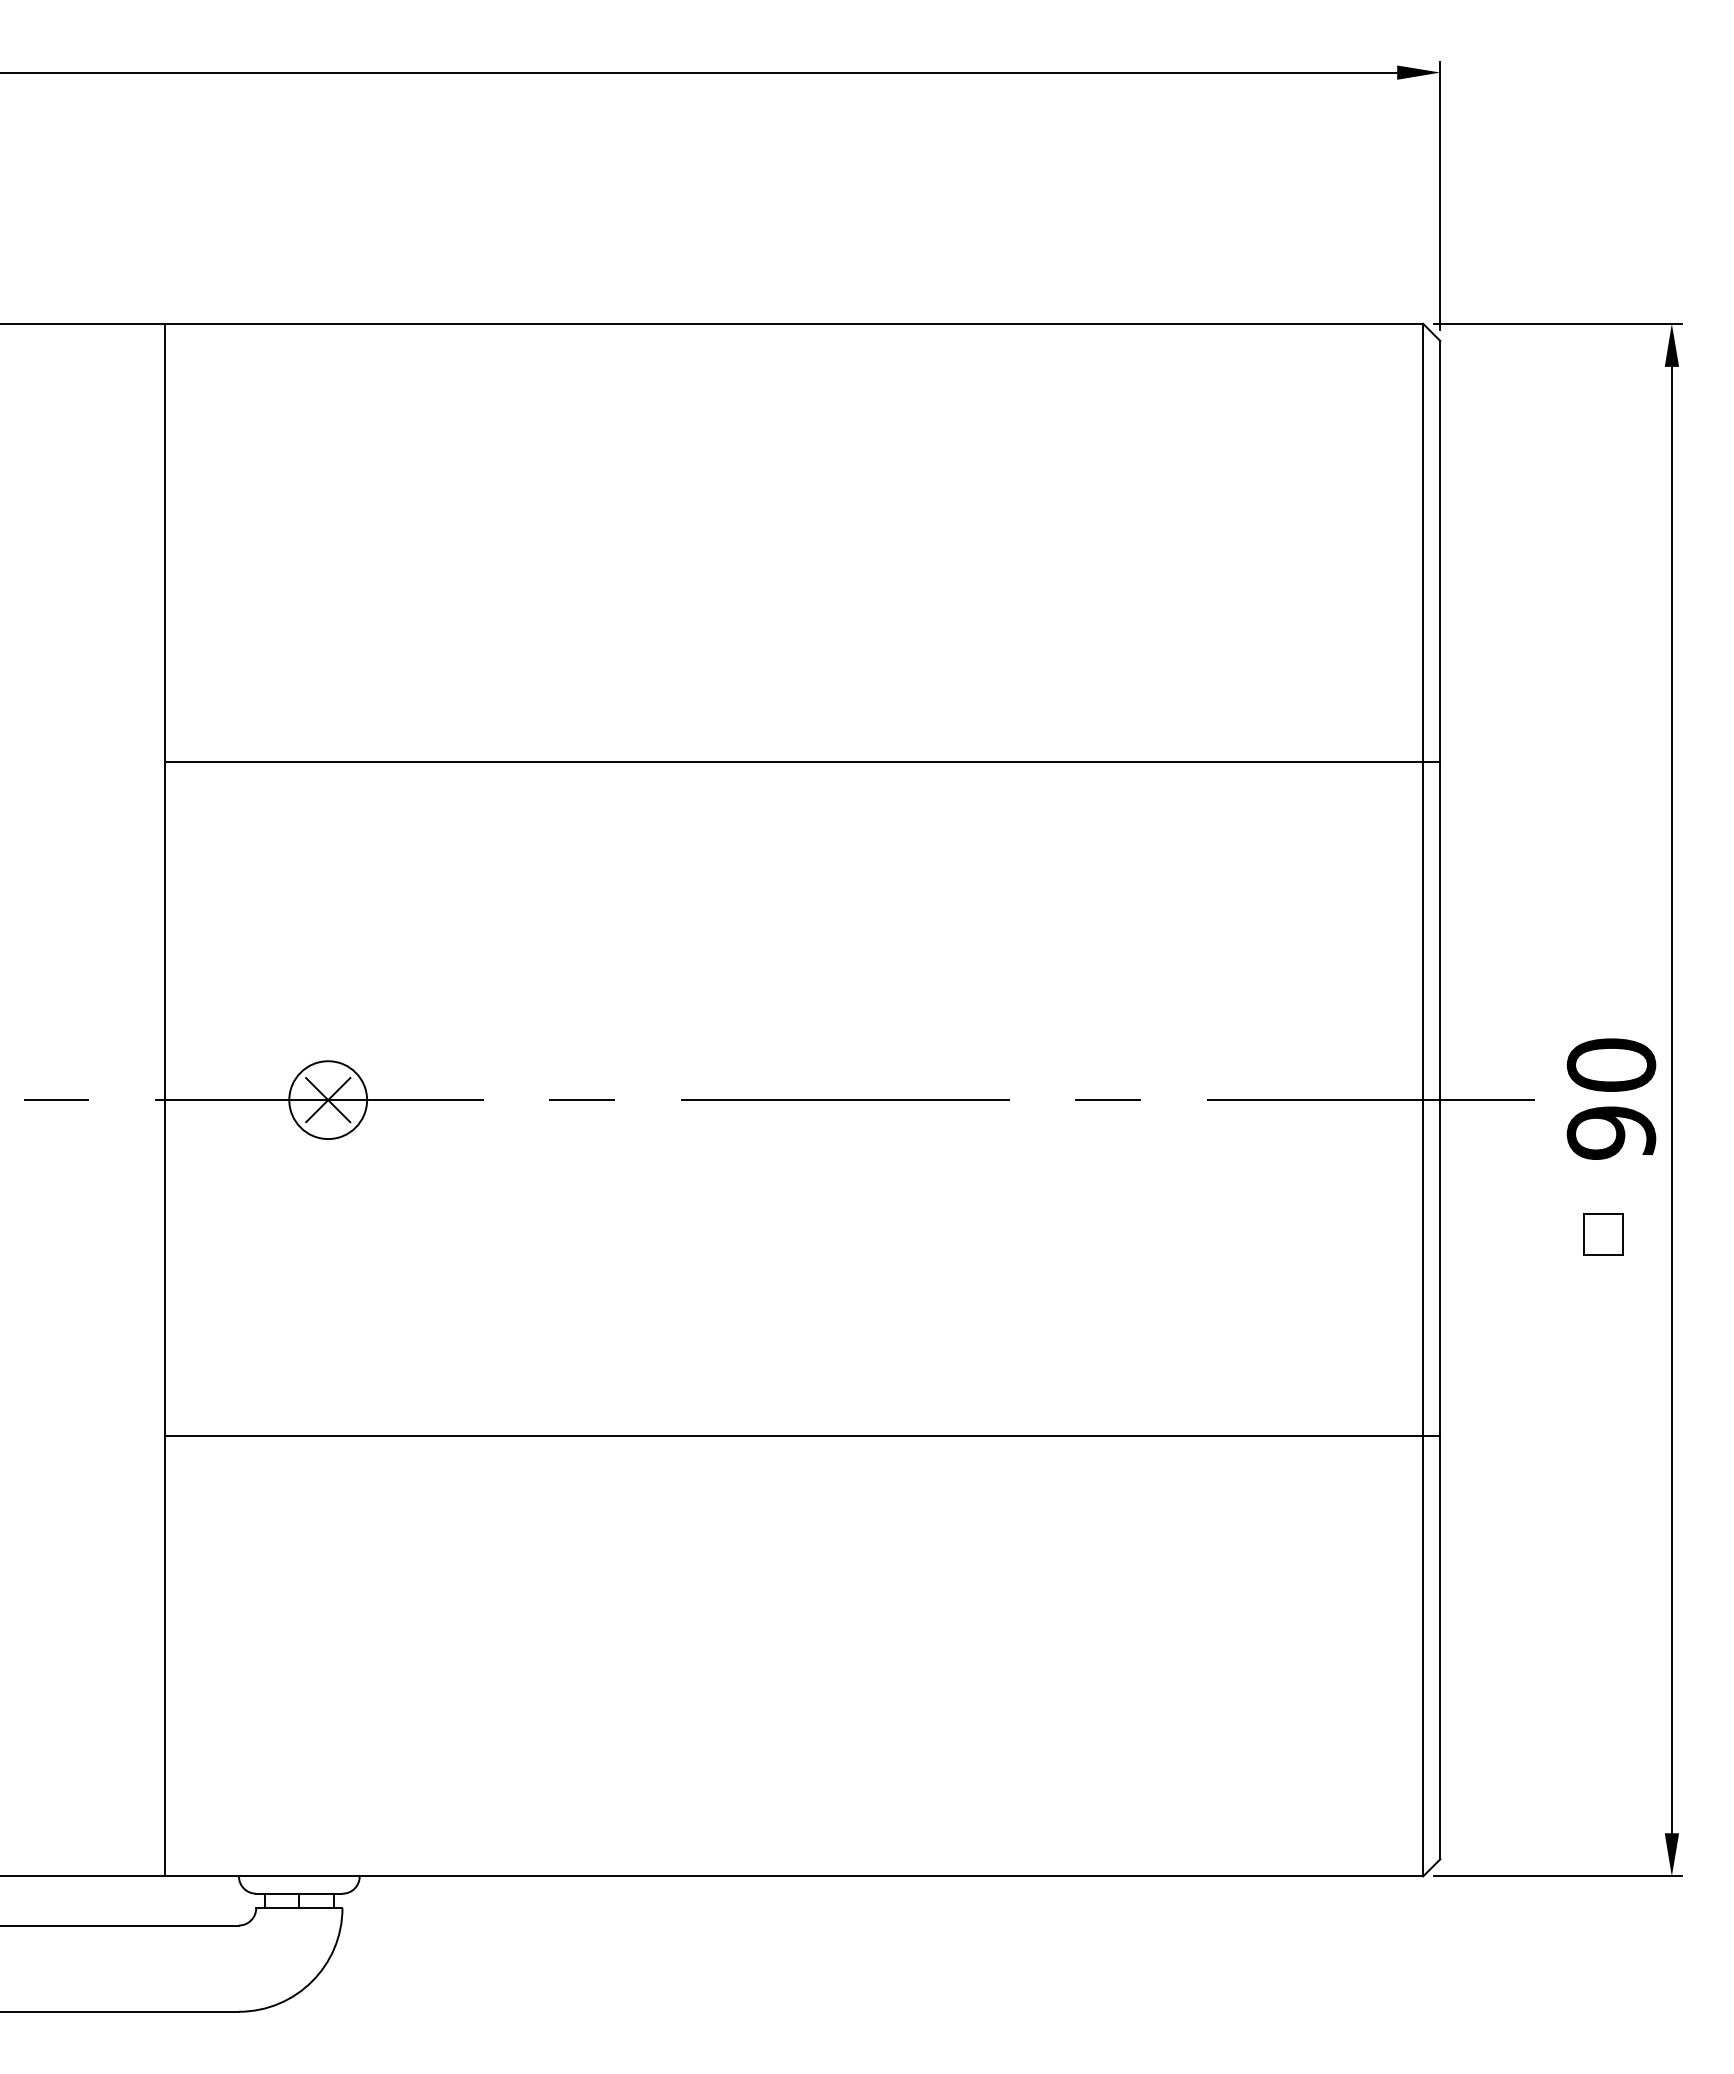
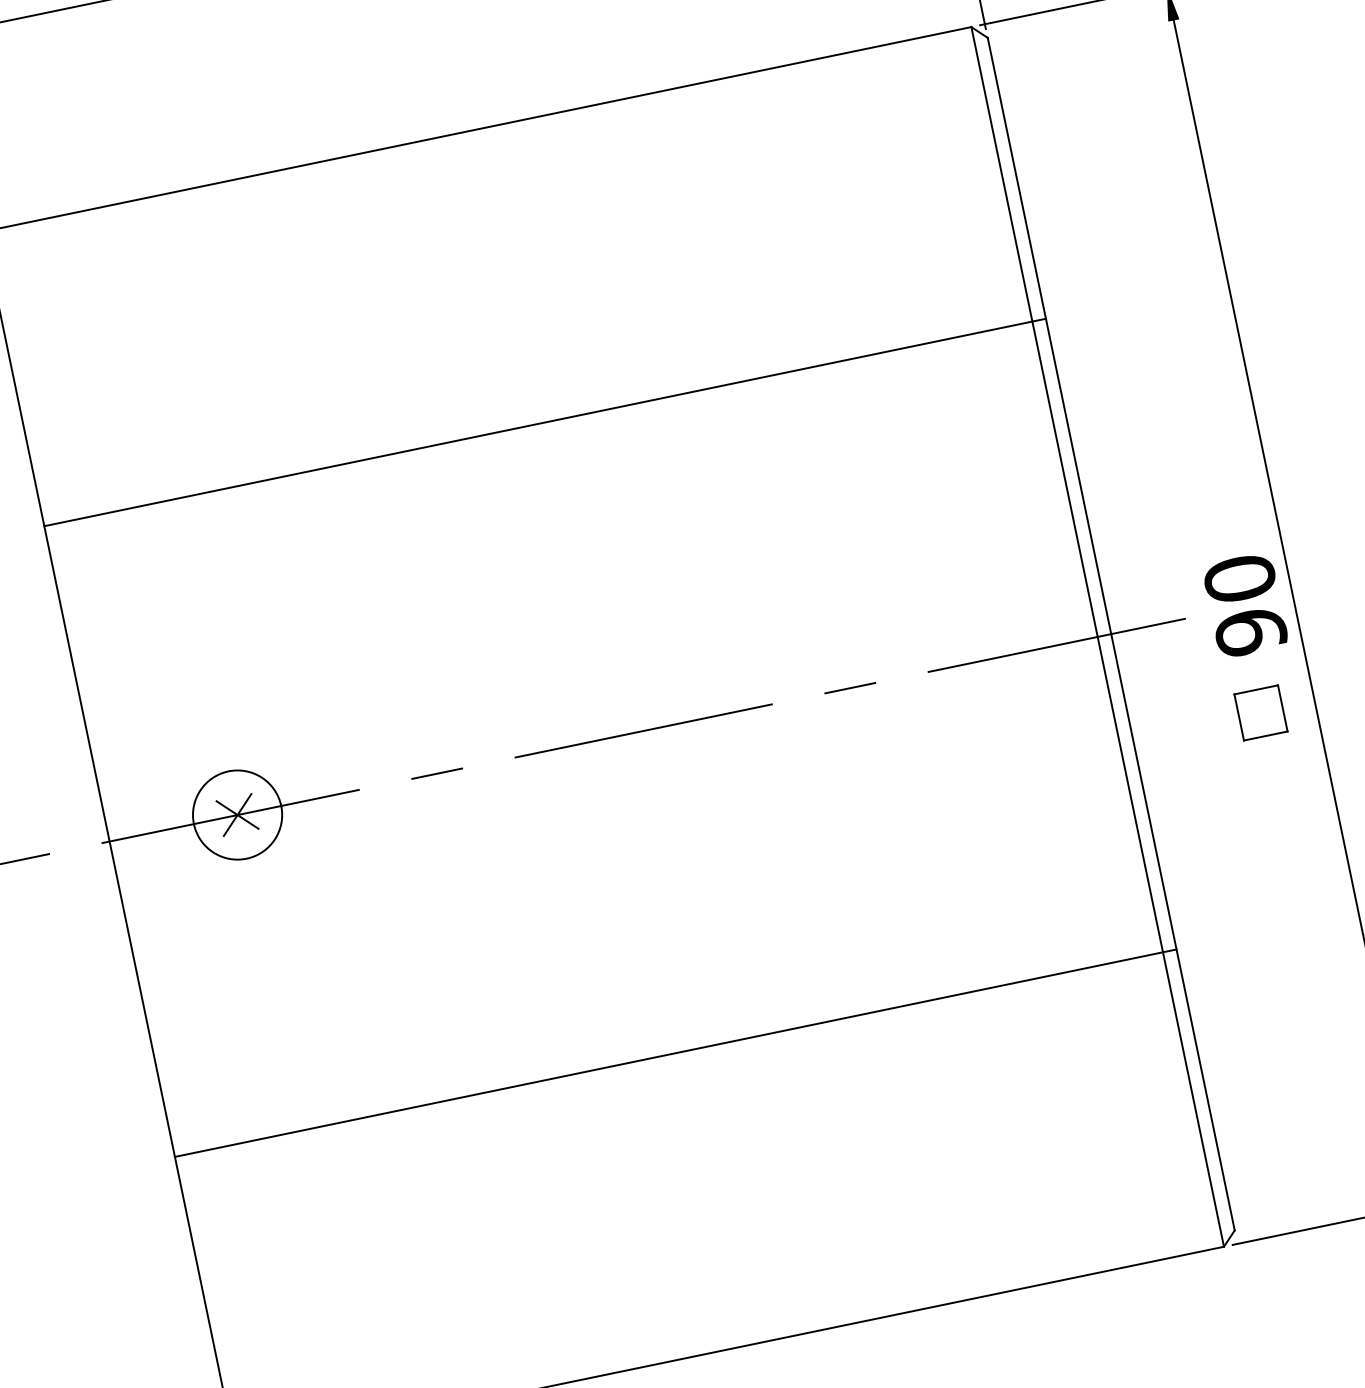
line: (802, 761) -> (544, 422), moved
circle: (327, 1099) -> (236, 814), size x1.43
part: (1603, 1234) -> (1261, 713), size x1.43
line: (802, 1435) -> (675, 1053), moved

